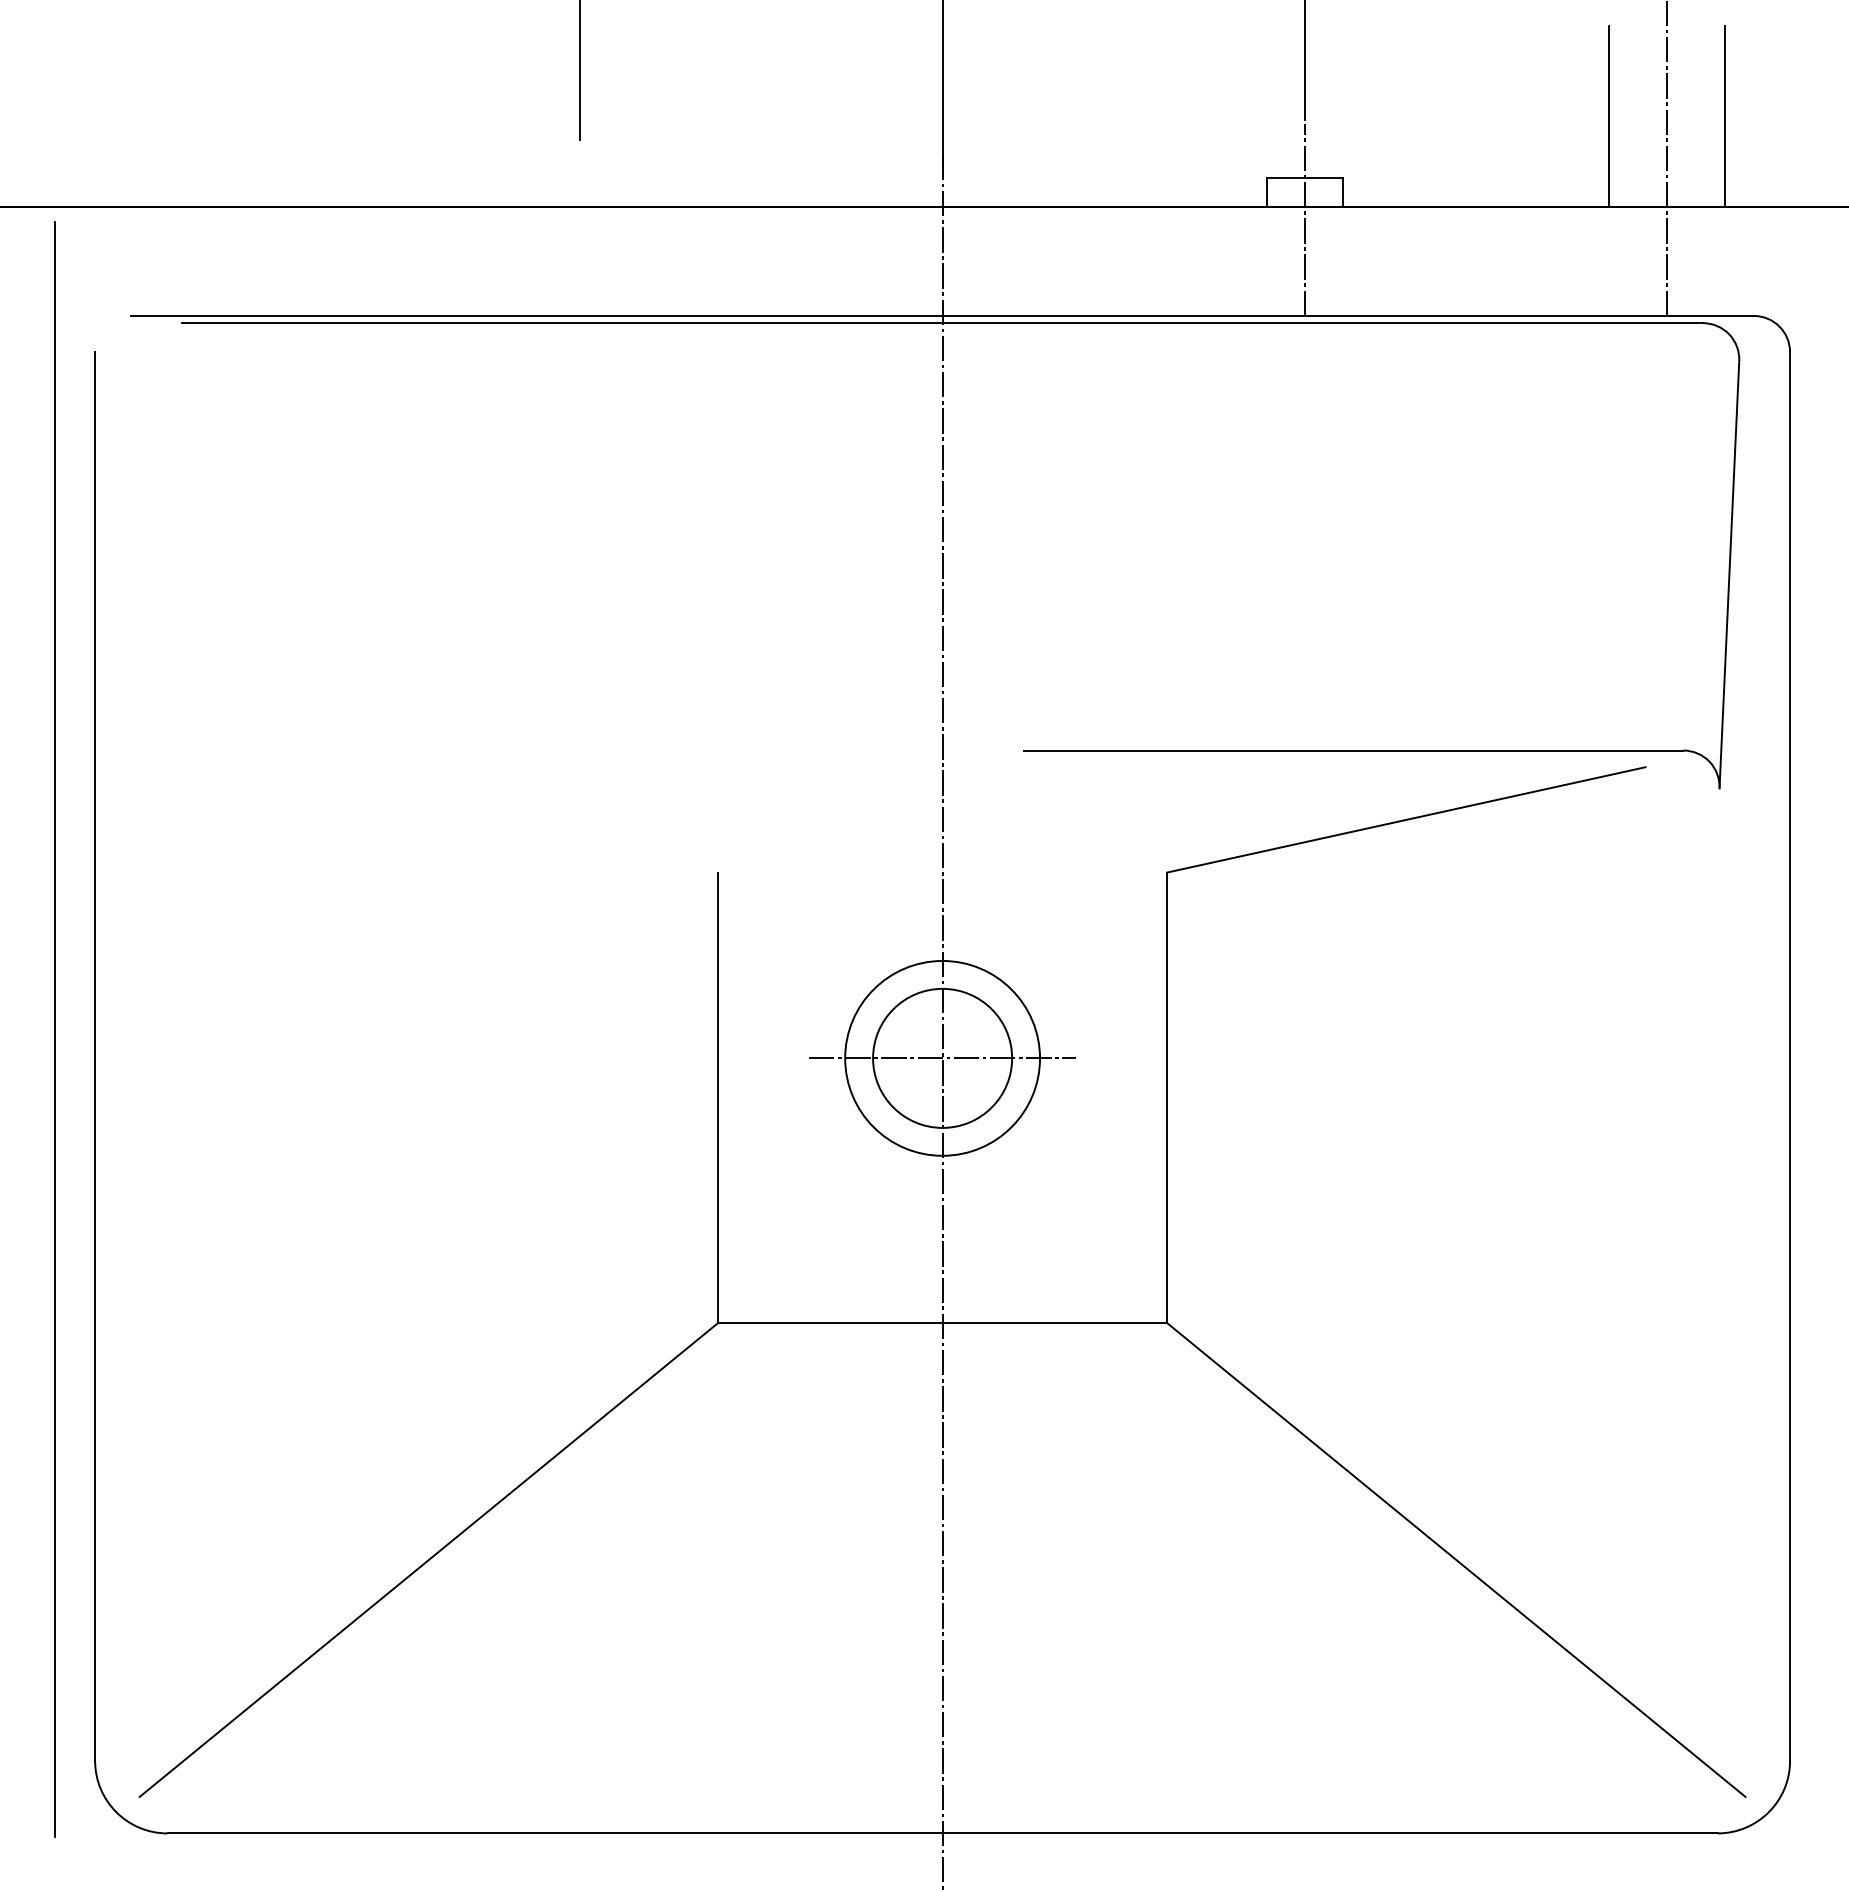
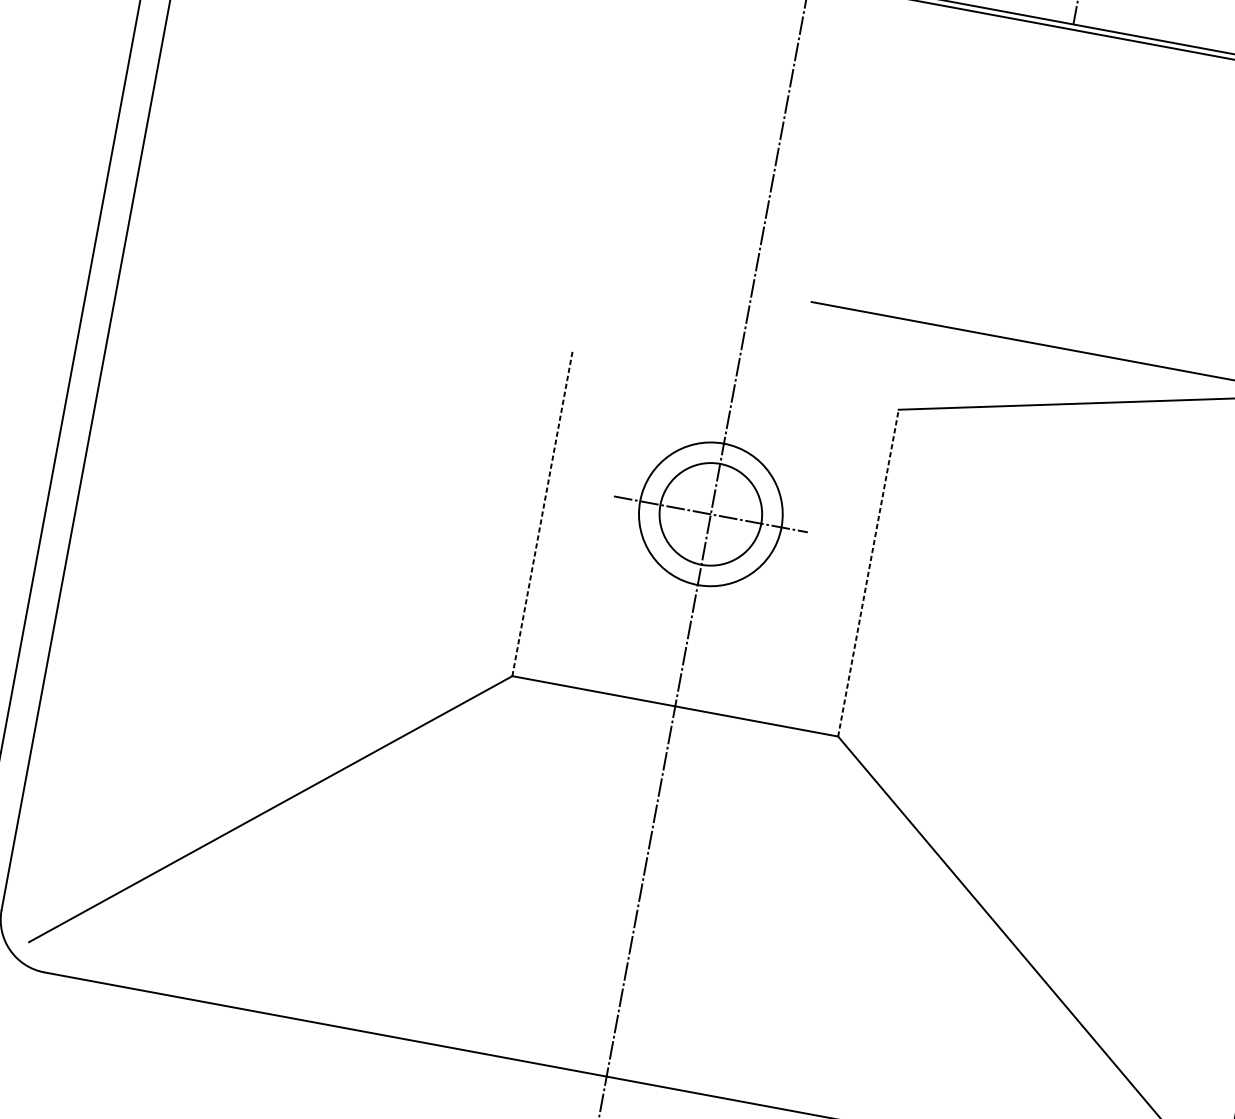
line: (718, 1097) -> (543, 512), solid -> dashed
line: (1167, 1097) -> (868, 572), solid -> dashed

